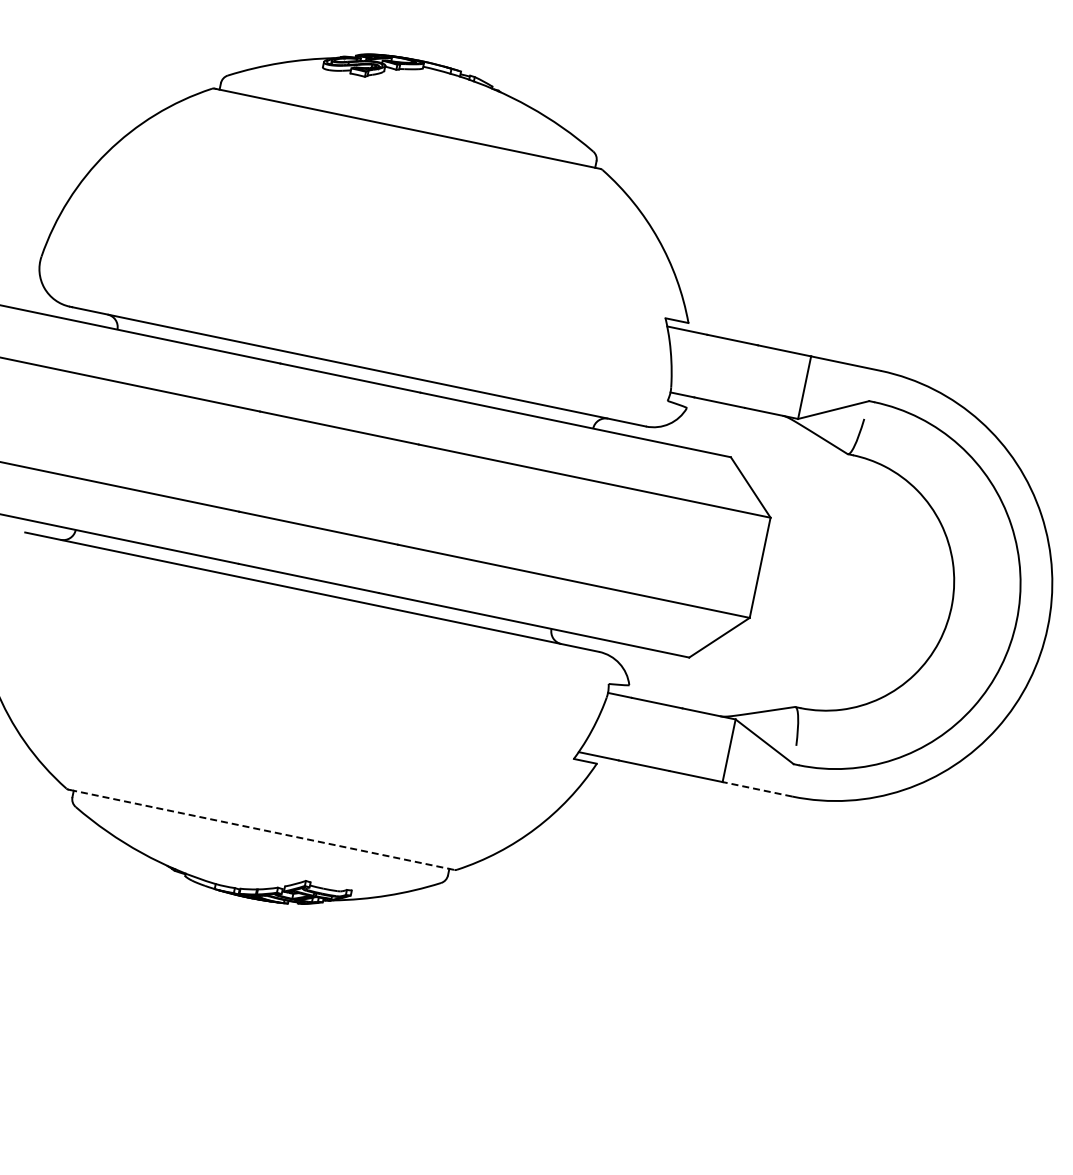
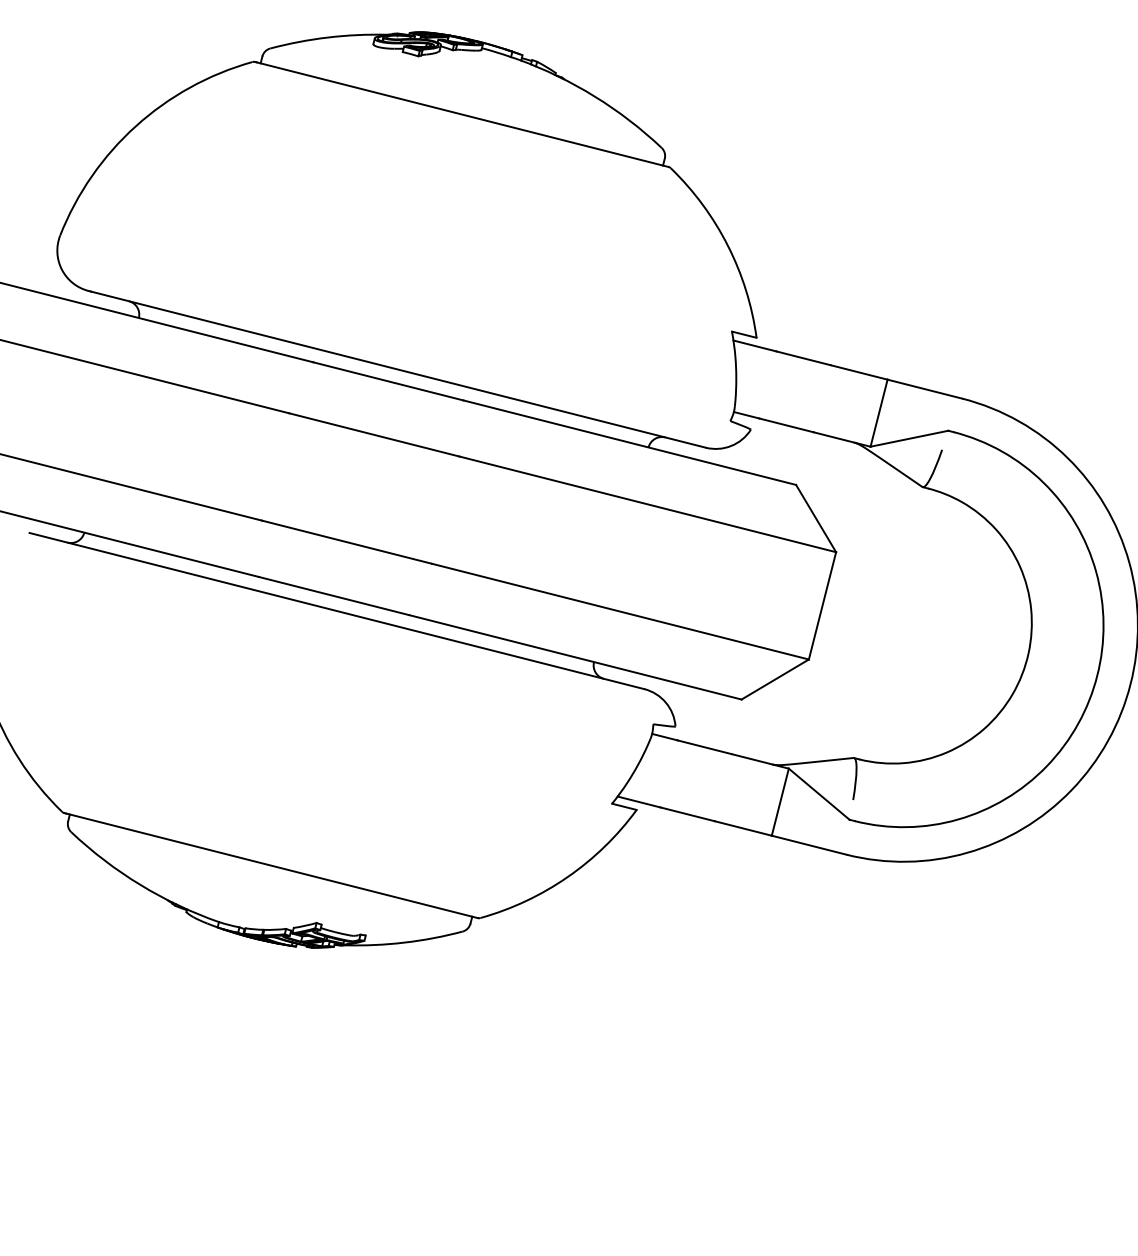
line: (757, 789) -> (809, 845), dashed -> solid
line: (262, 830) -> (272, 866), dashed -> solid

